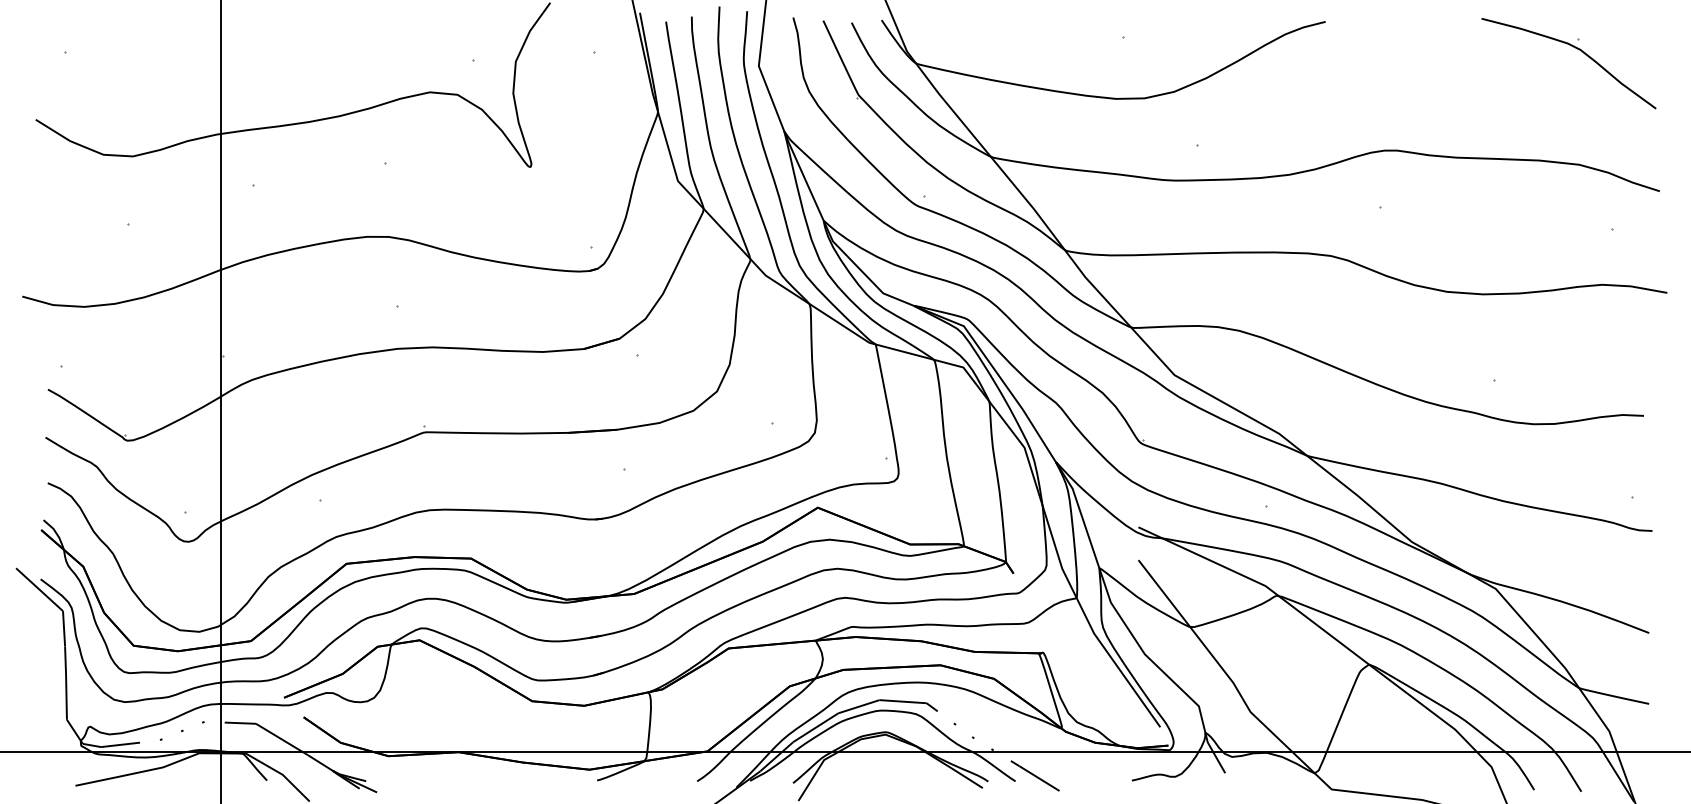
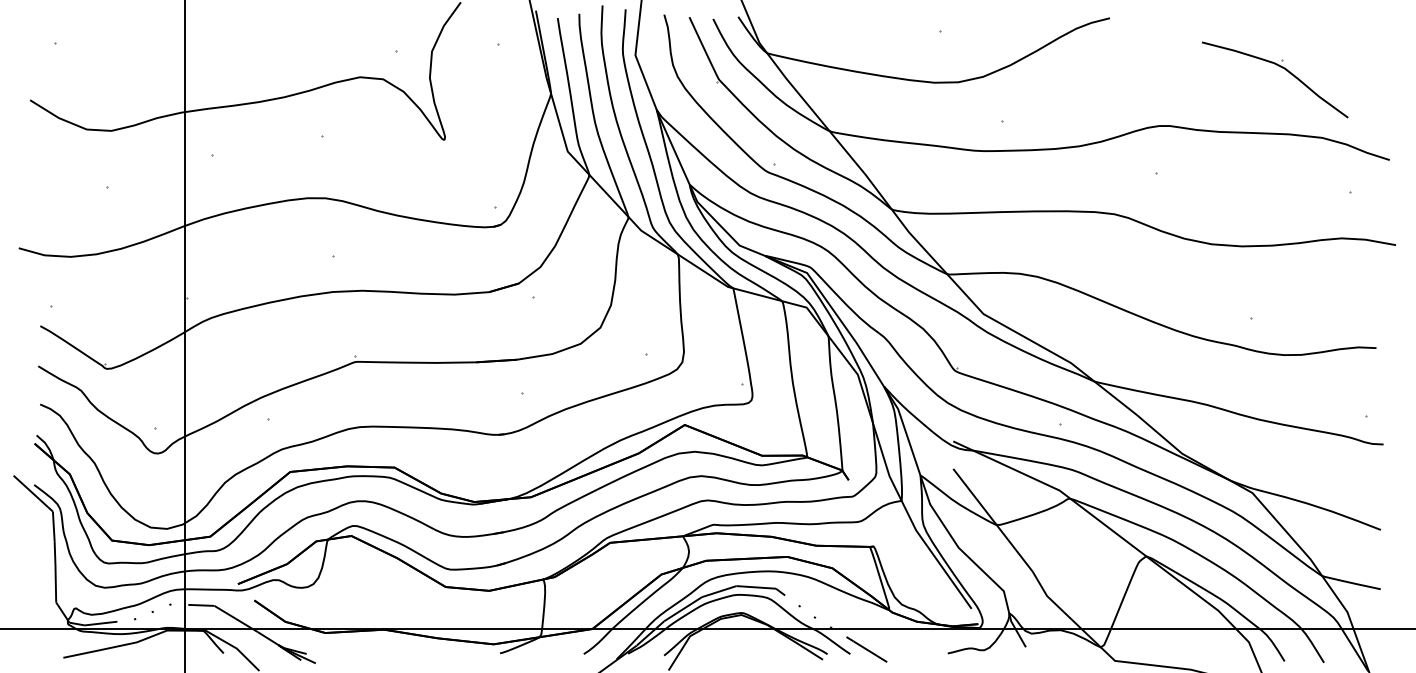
part: (1575, 48) -> (1280, 67), moved

